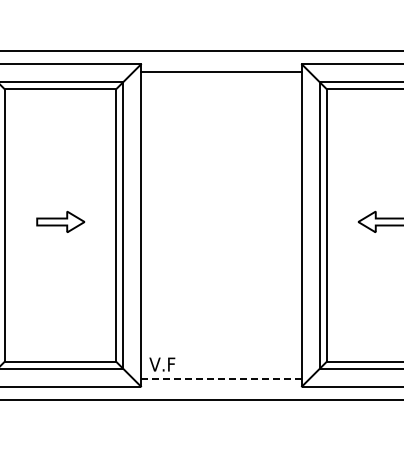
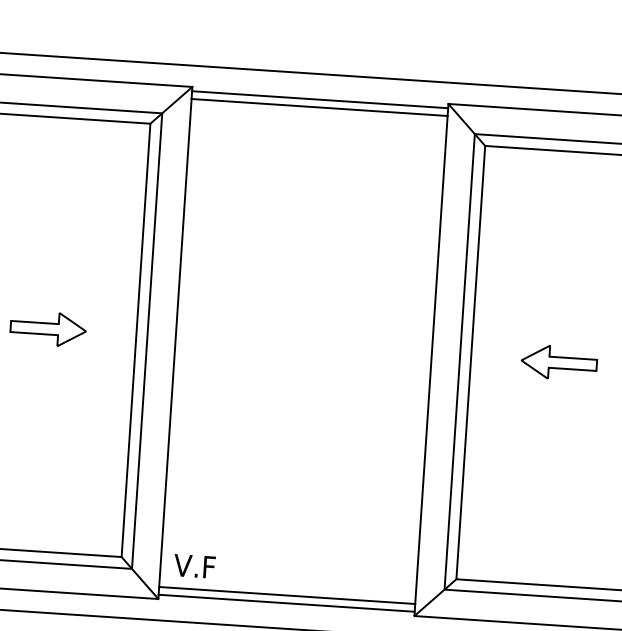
line: (221, 67) -> (320, 100), added
line: (221, 378) -> (287, 594), dashed -> solid
line: (221, 383) -> (286, 602), added

